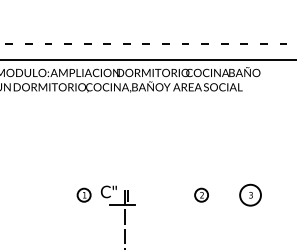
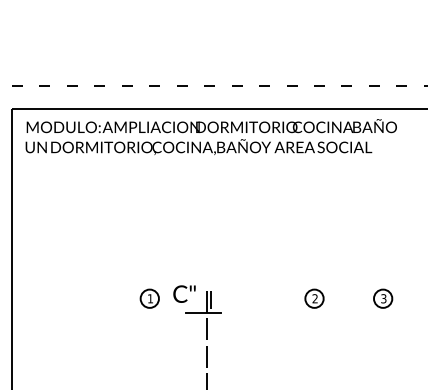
circle: (250, 195) -> (383, 298), size x0.62

